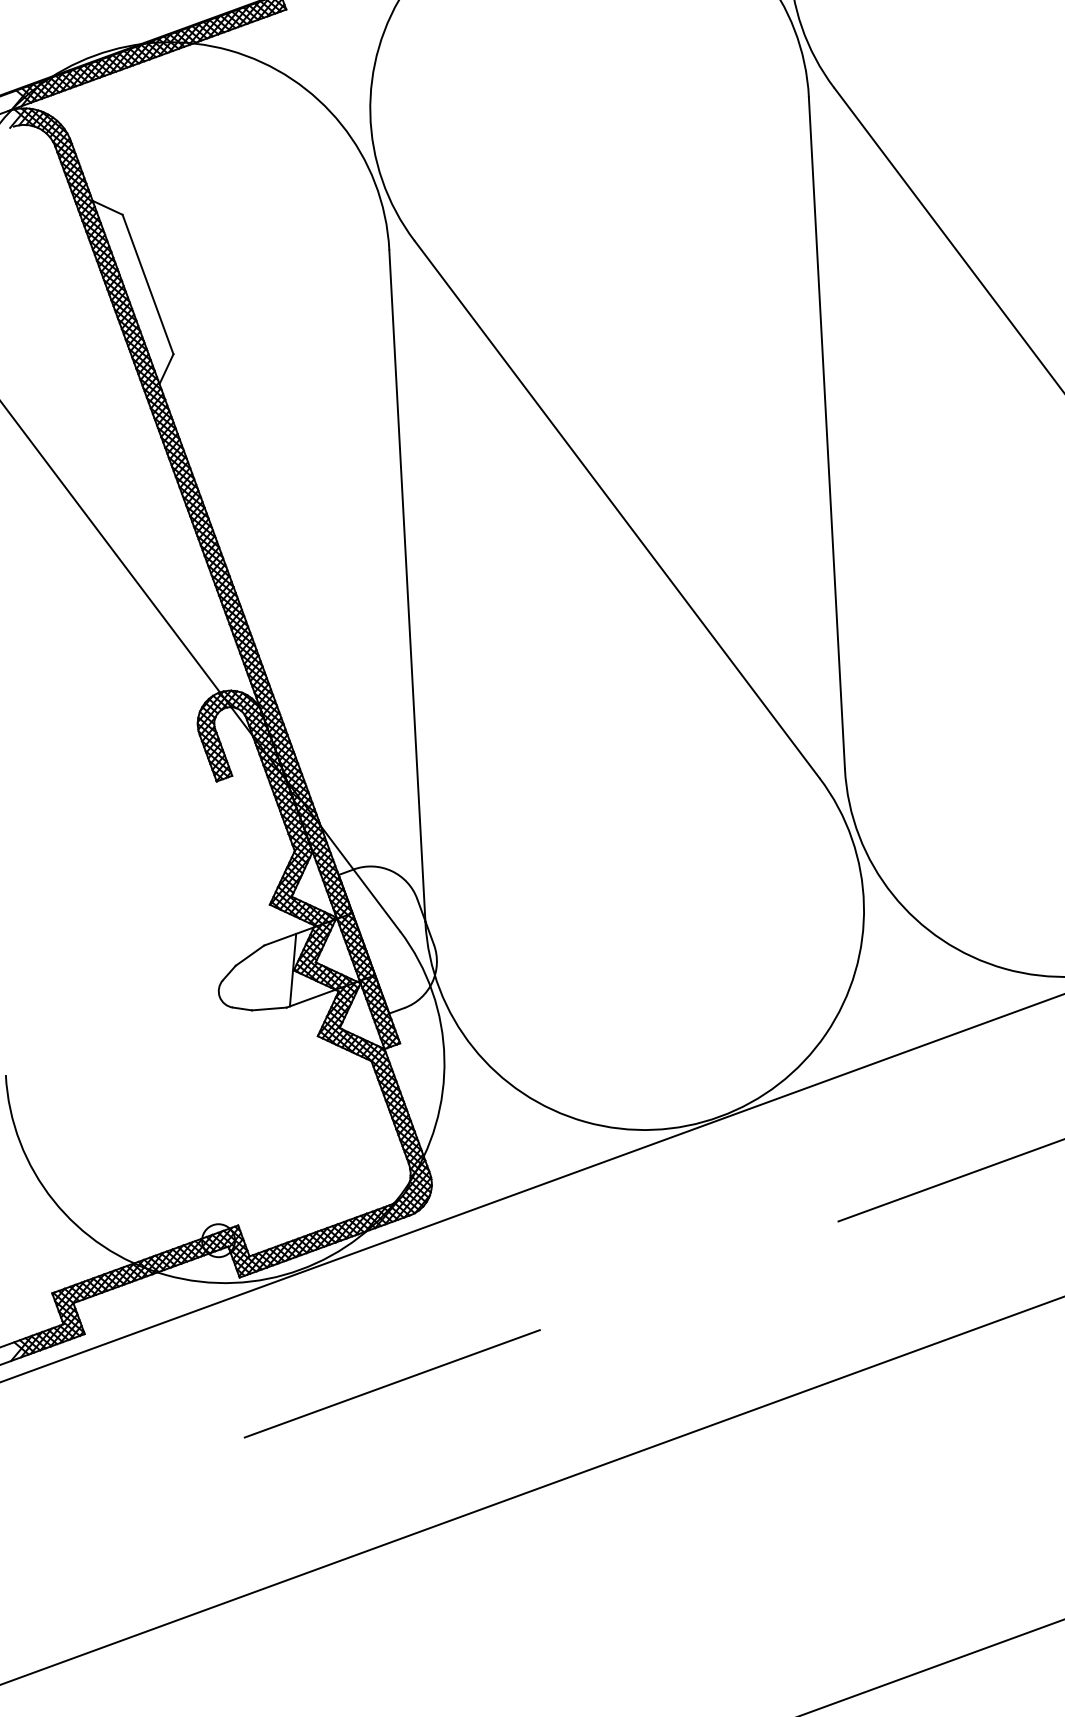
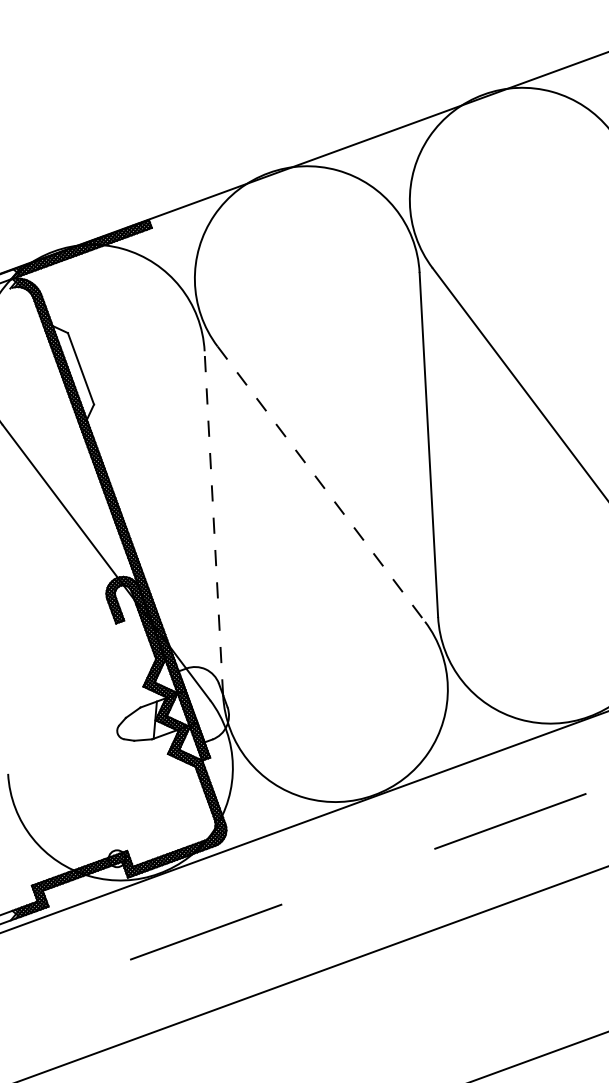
line: (617, 510) -> (321, 484), solid -> dashed
line: (406, 584) -> (213, 522), solid -> dashed

